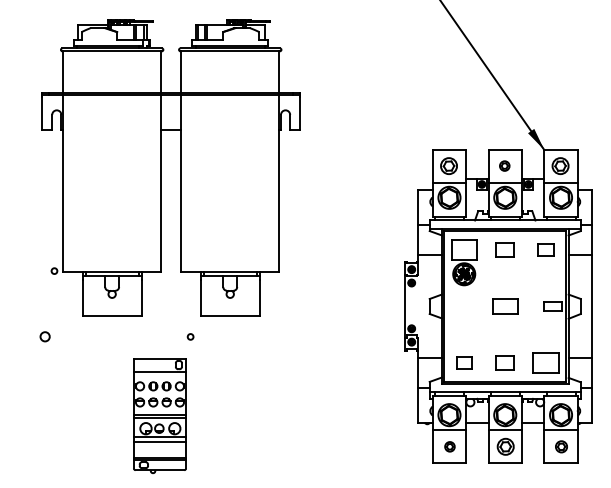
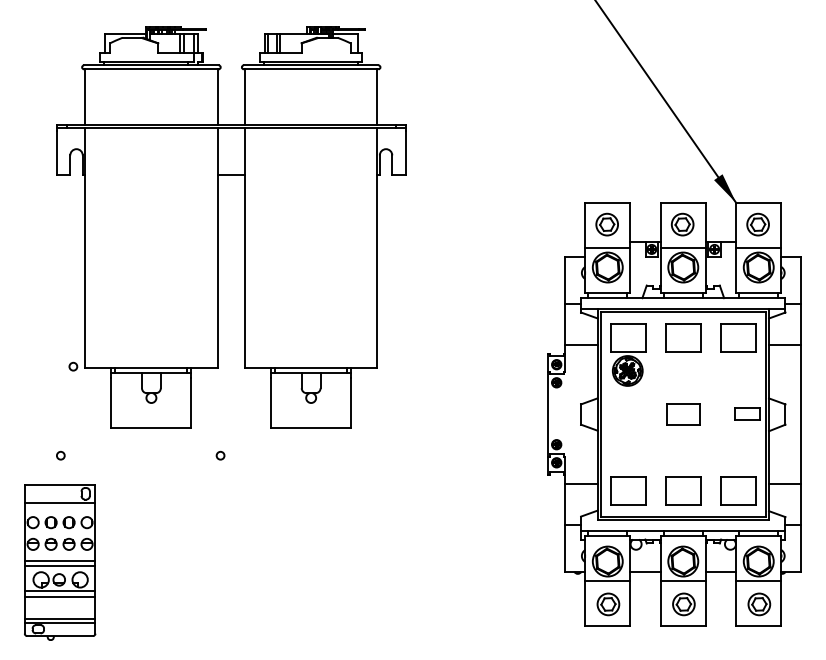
part: (504, 166) -> (682, 224), size x1.67
part: (505, 249) -> (683, 337), size x1.43
part: (546, 249) -> (738, 337), size x1.67
circle: (44, 336) -> (60, 455), size x0.62
circle: (190, 336) -> (220, 455), moved
part: (464, 362) -> (628, 490), size x1.67
part: (505, 362) -> (683, 490), size x1.43
part: (160, 415) -> (60, 562), moved
part: (449, 446) -> (608, 604), size x1.67
part: (561, 446) -> (759, 604), size x1.43

